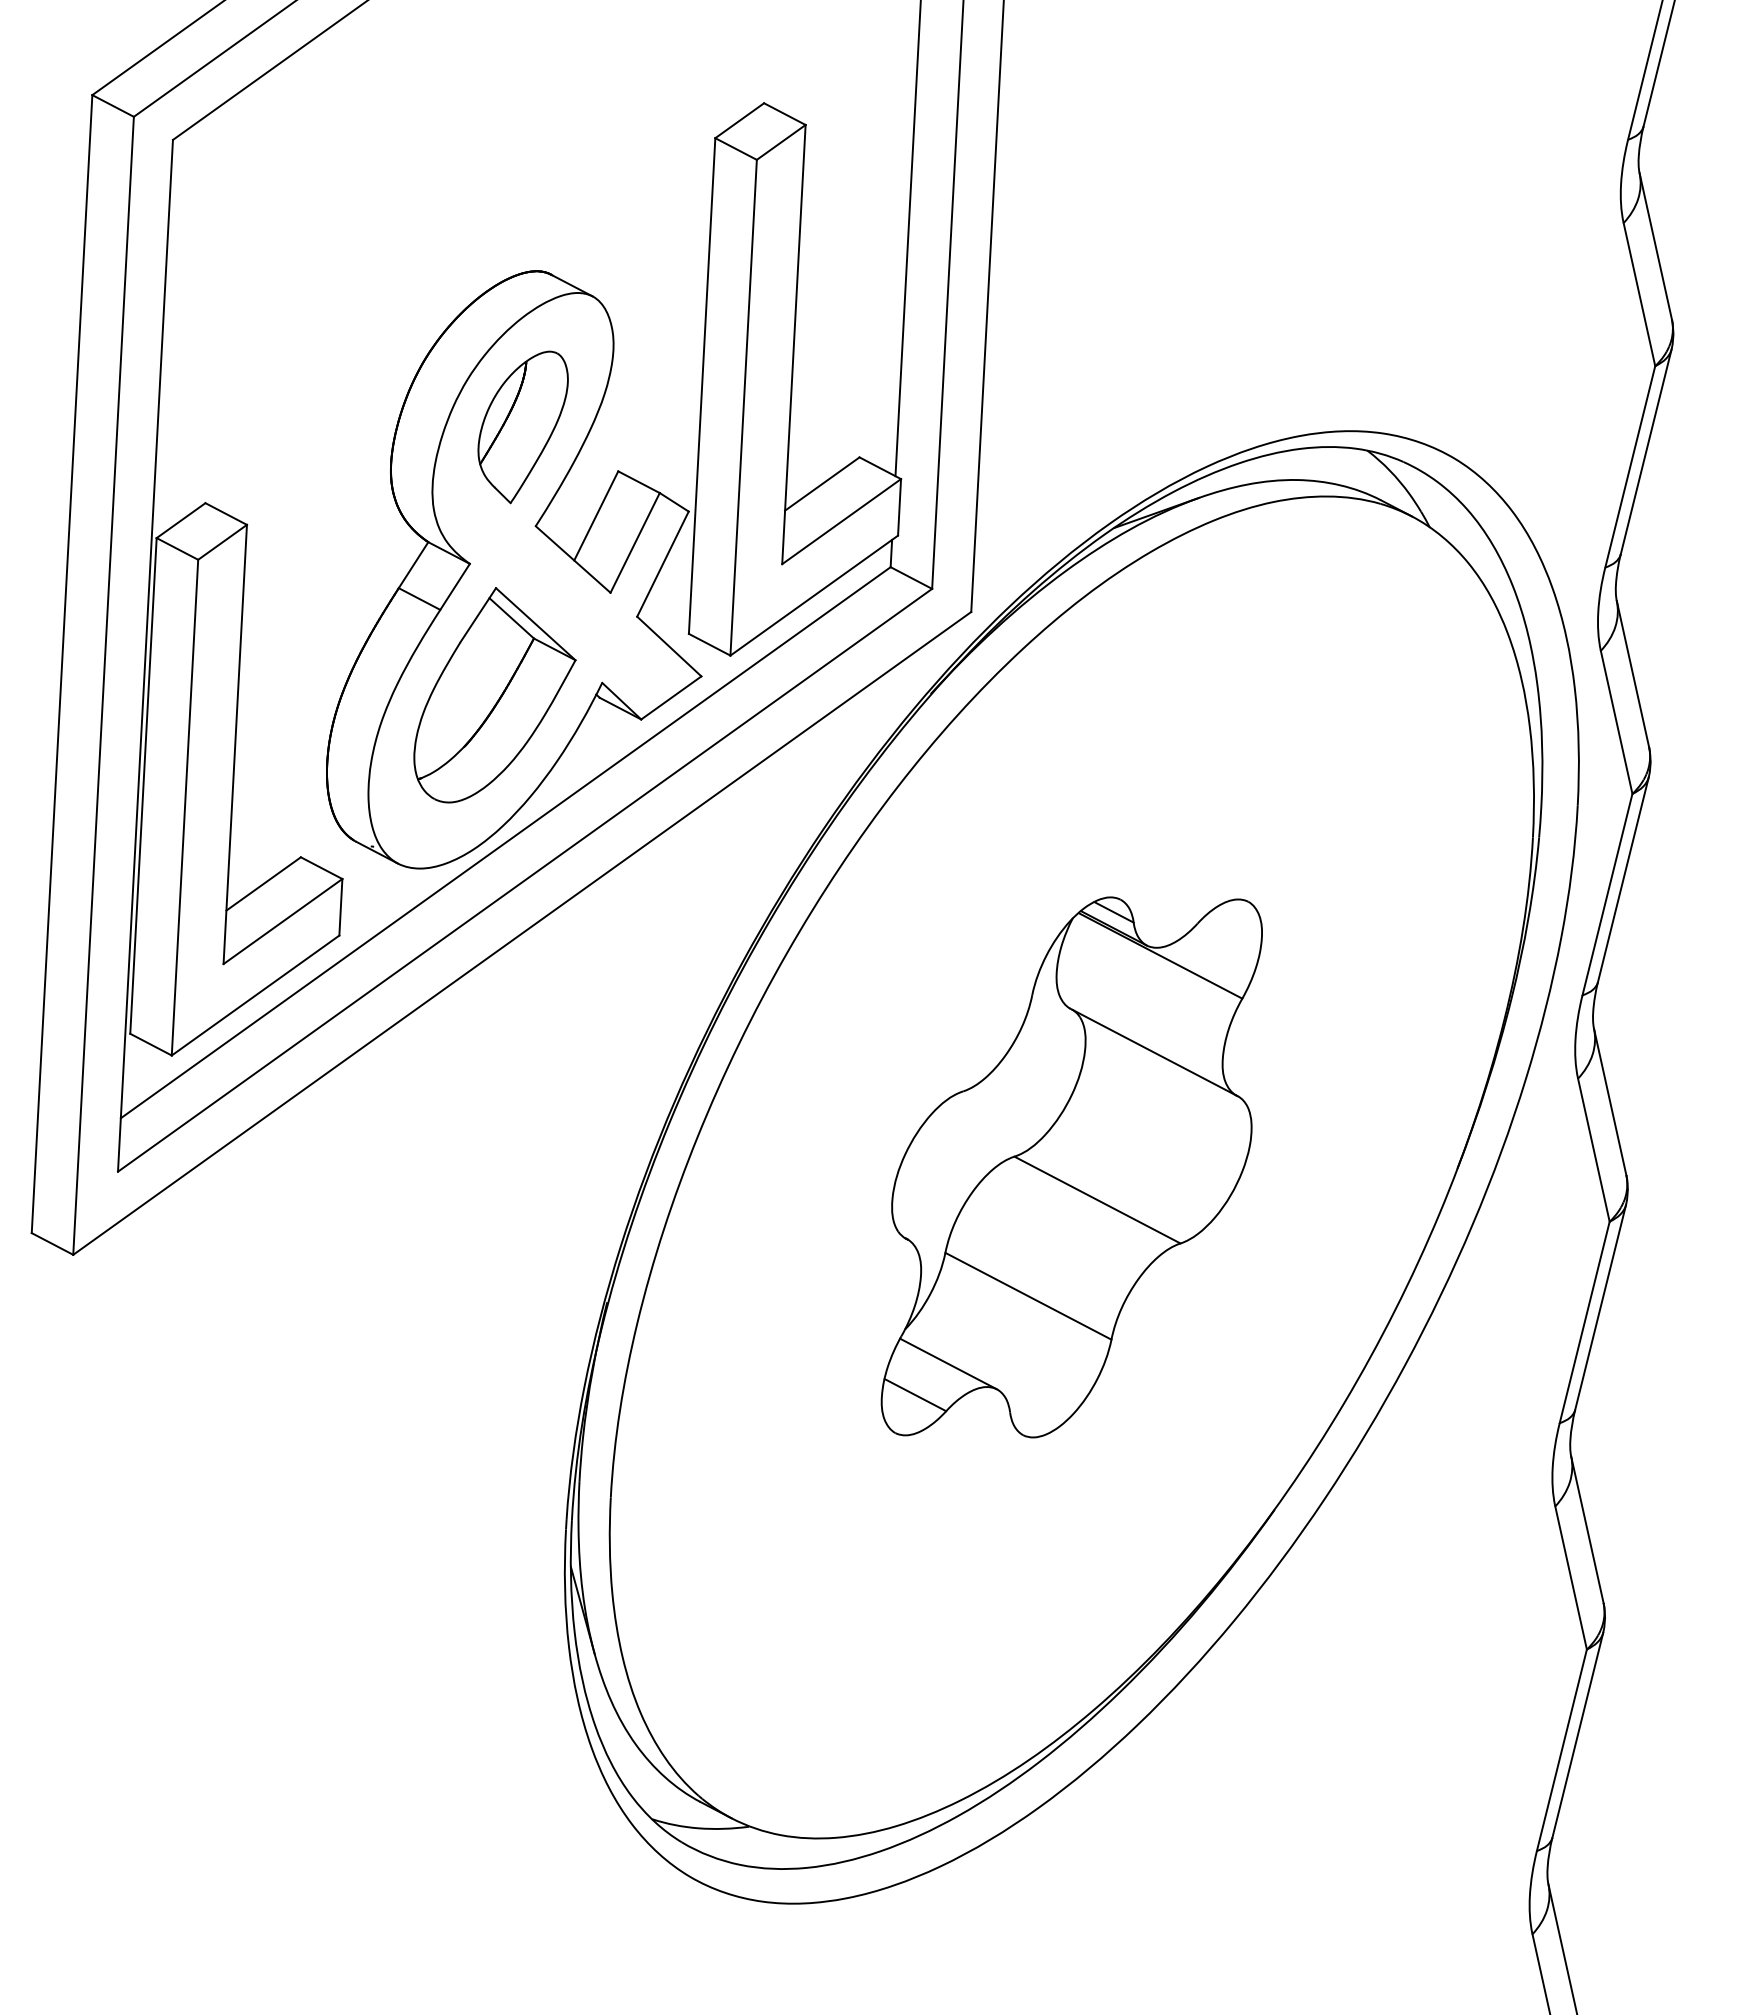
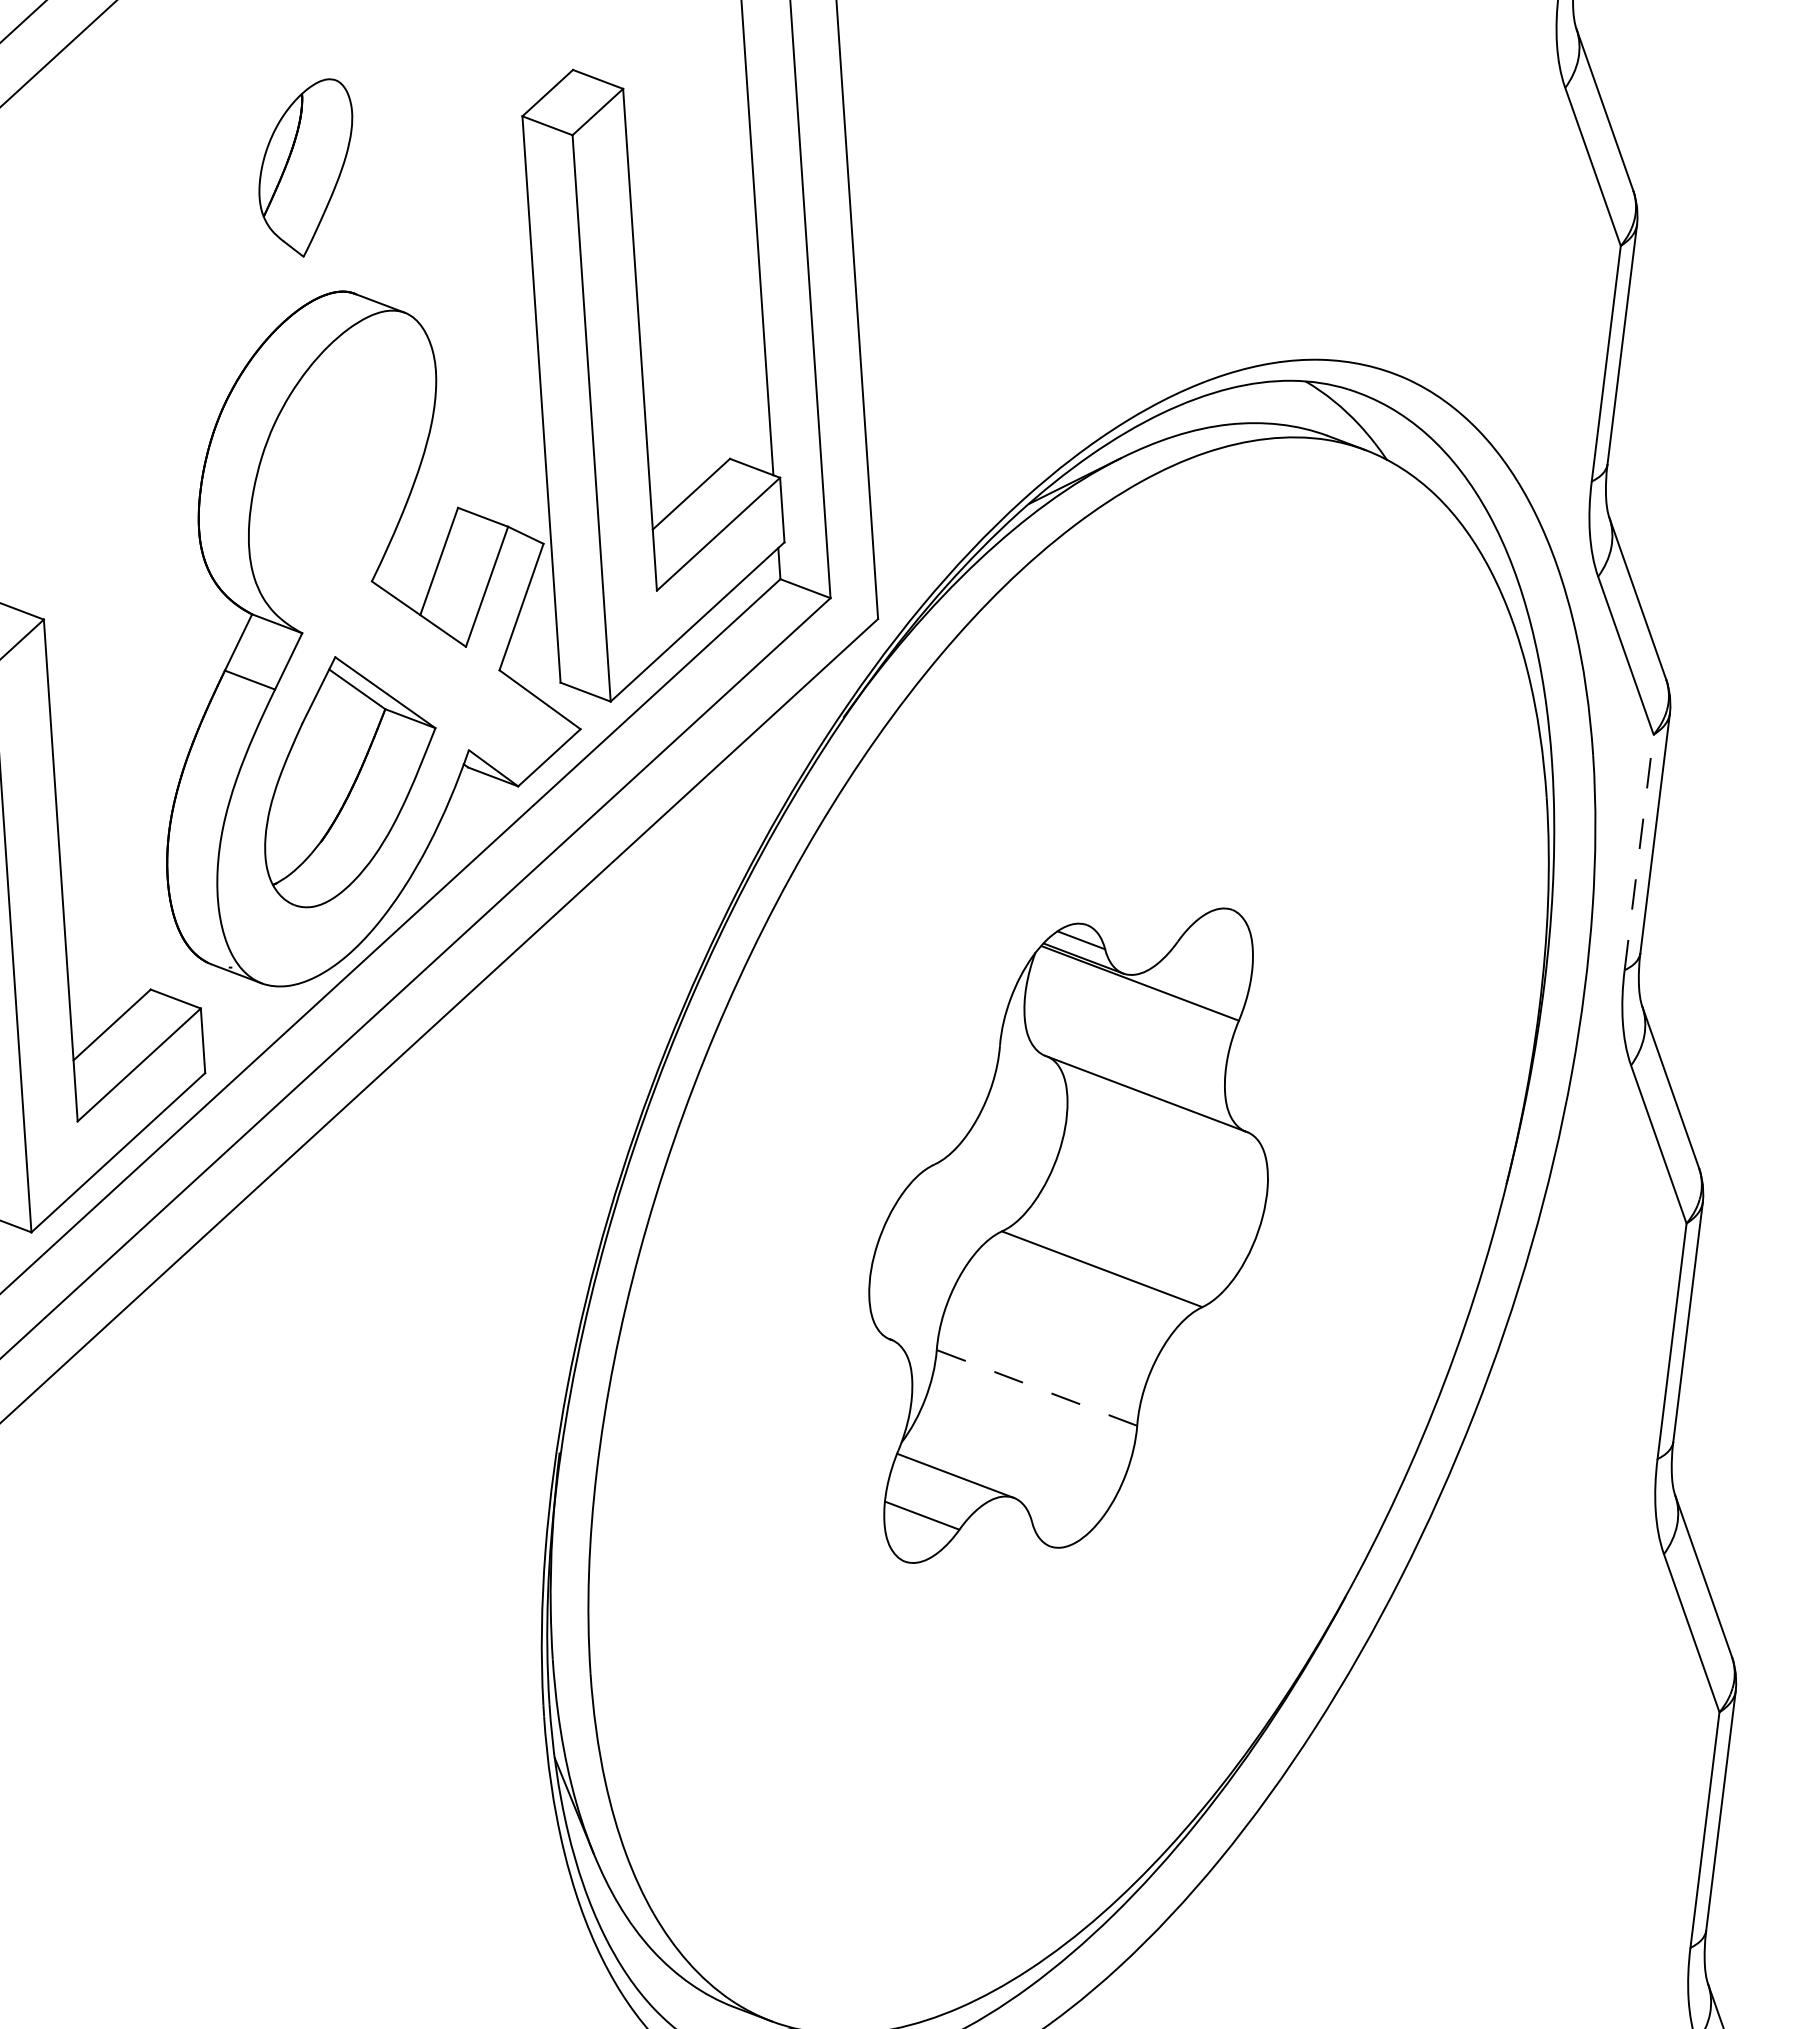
part: (522, 427) -> (306, 169), moved
line: (1607, 894) -> (1639, 852), solid -> dashed
line: (1028, 1296) -> (1037, 1388), solid -> dashed

